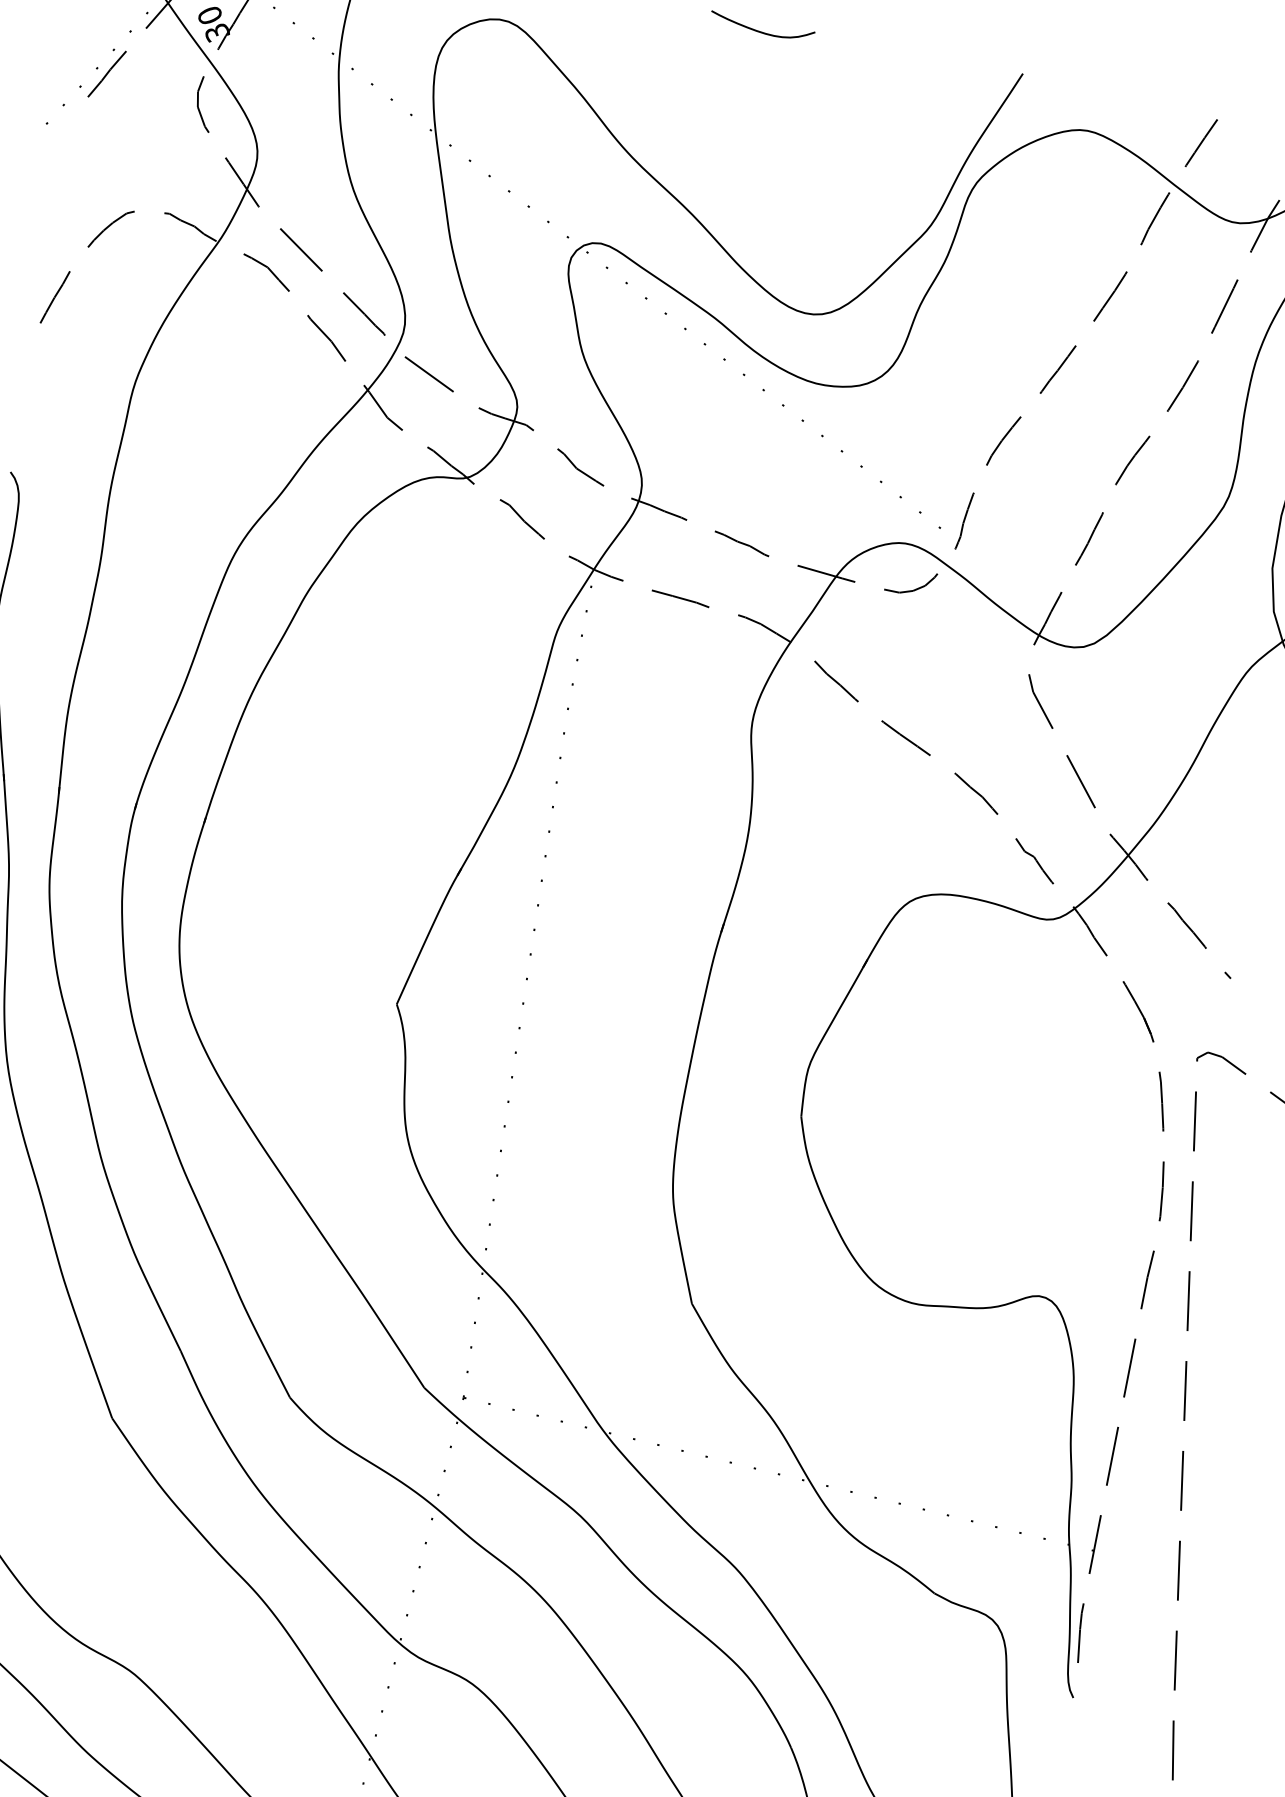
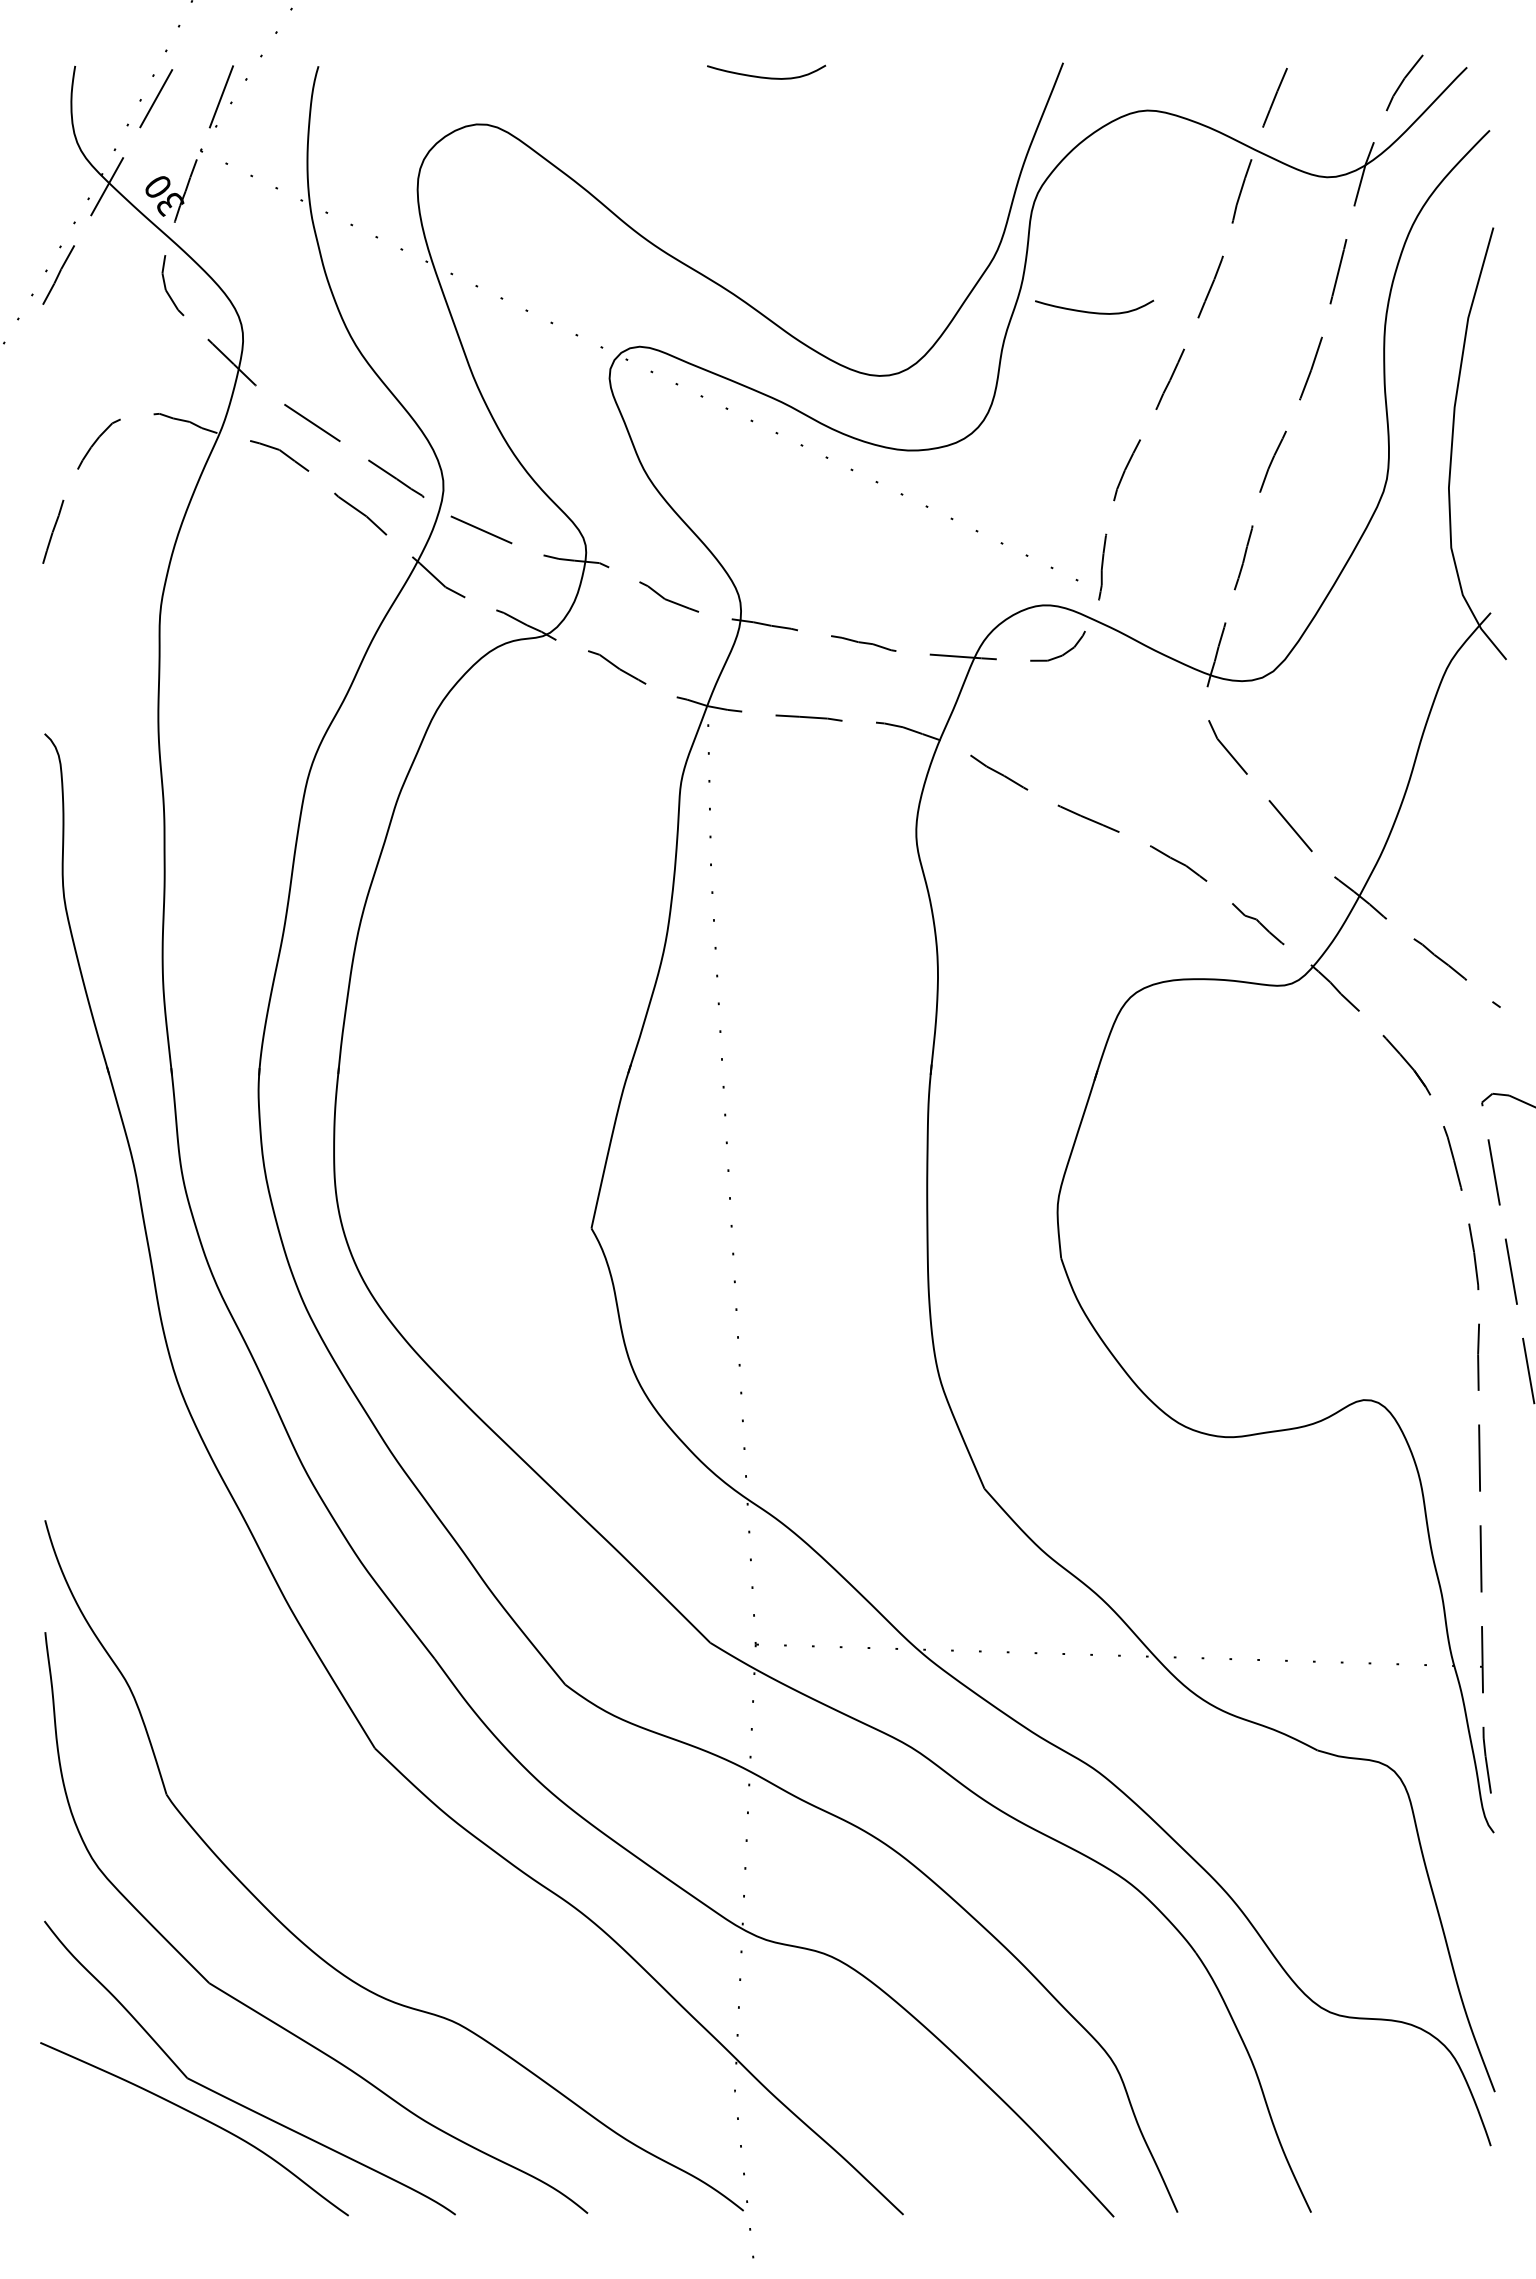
curve: (1001, 295) -> (1091, 311), added

